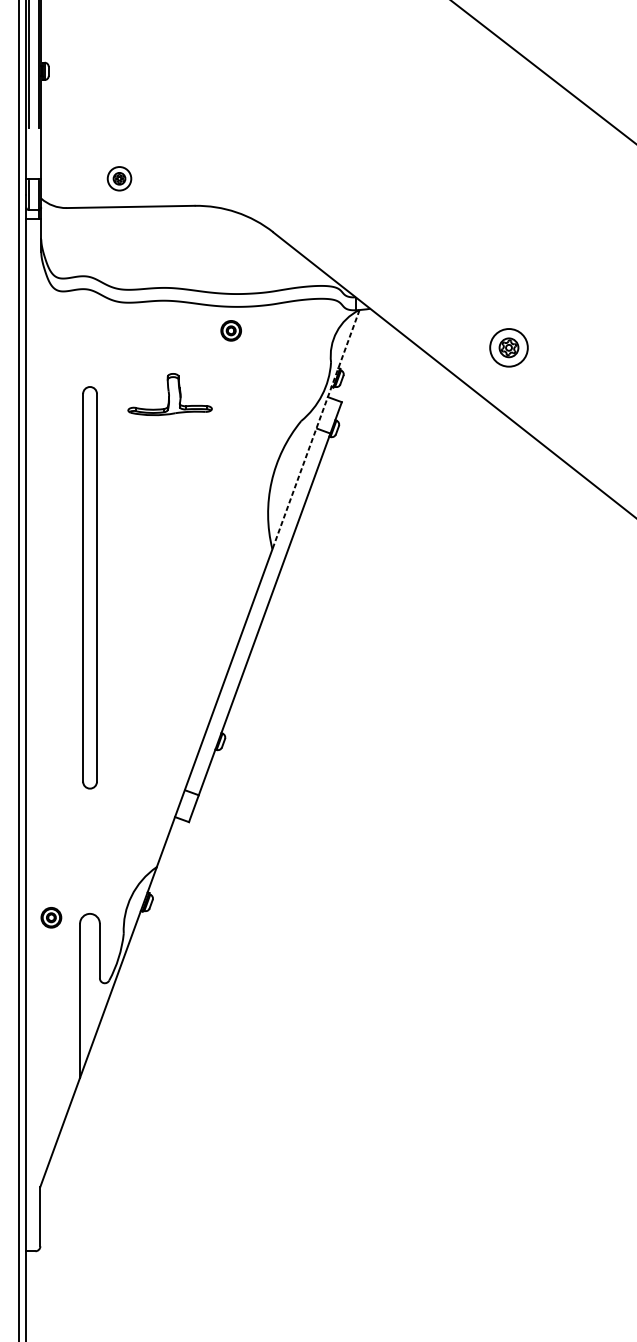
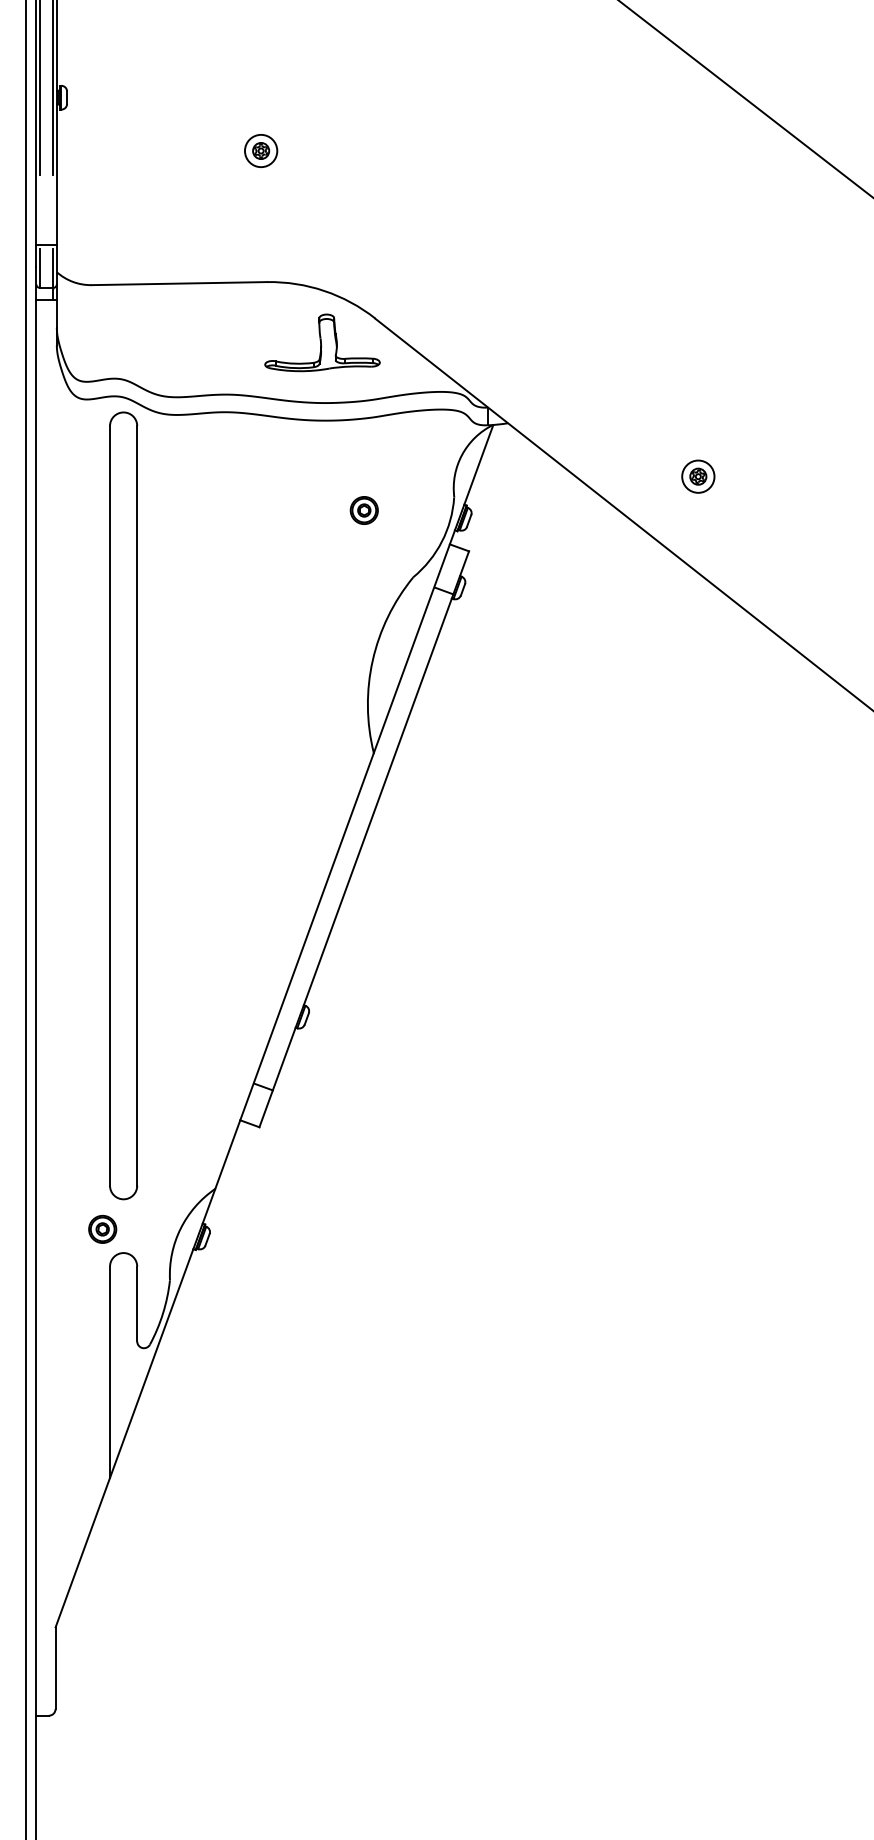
part: (119, 178) -> (261, 150), moved
part: (230, 330) -> (363, 510), moved
part: (509, 347) -> (698, 476), size x0.62
part: (170, 394) -> (322, 342), moved
line: (315, 429) -> (433, 589), dashed -> solid
part: (89, 587) -> (123, 805), size x1.43
part: (51, 917) -> (102, 1228), moved

